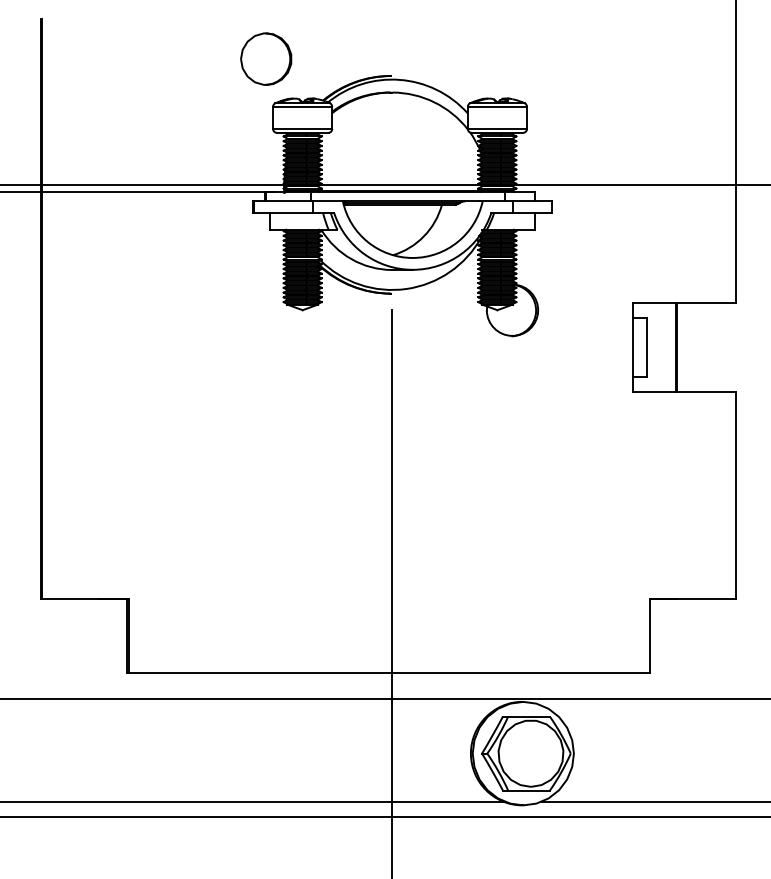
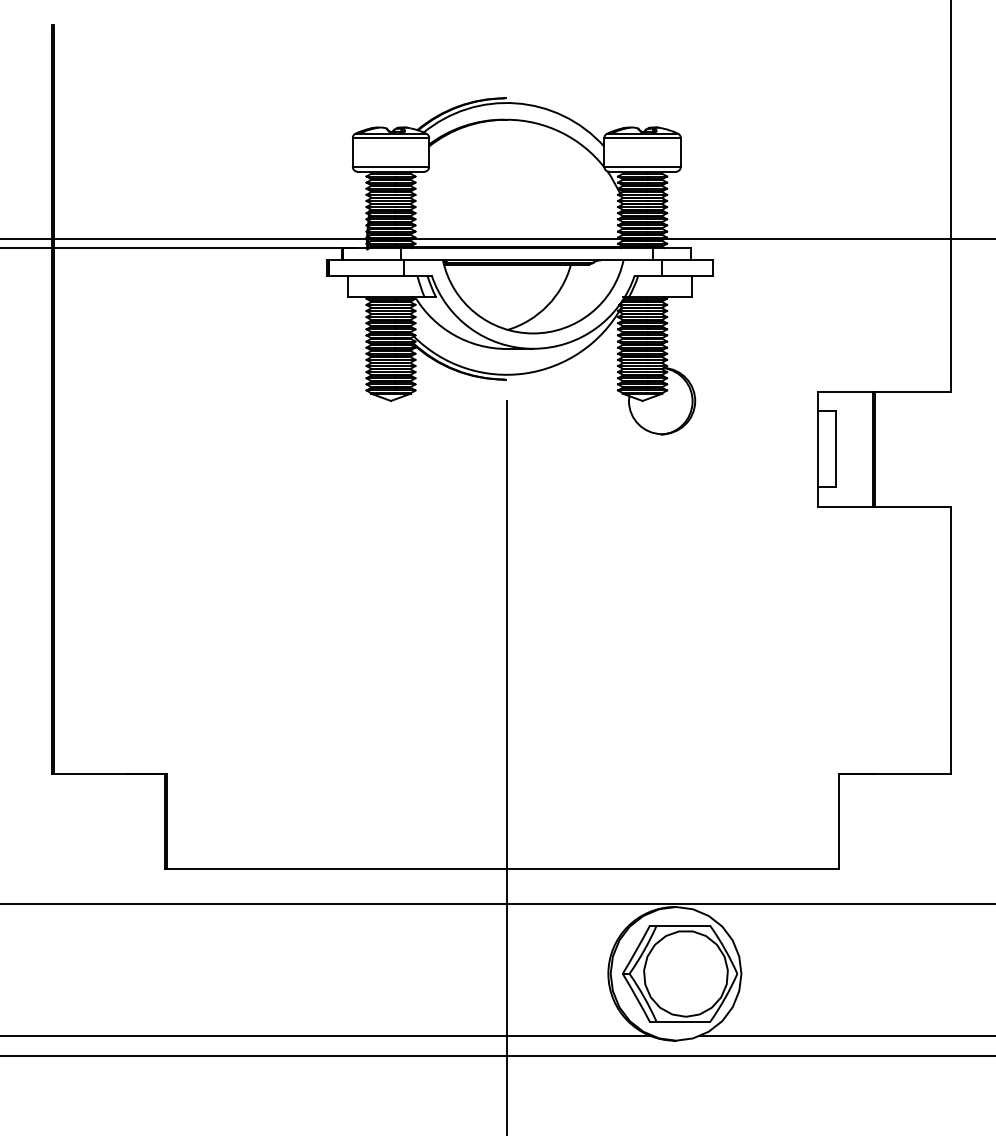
part: (265, 59) -> (343, 76), removed

